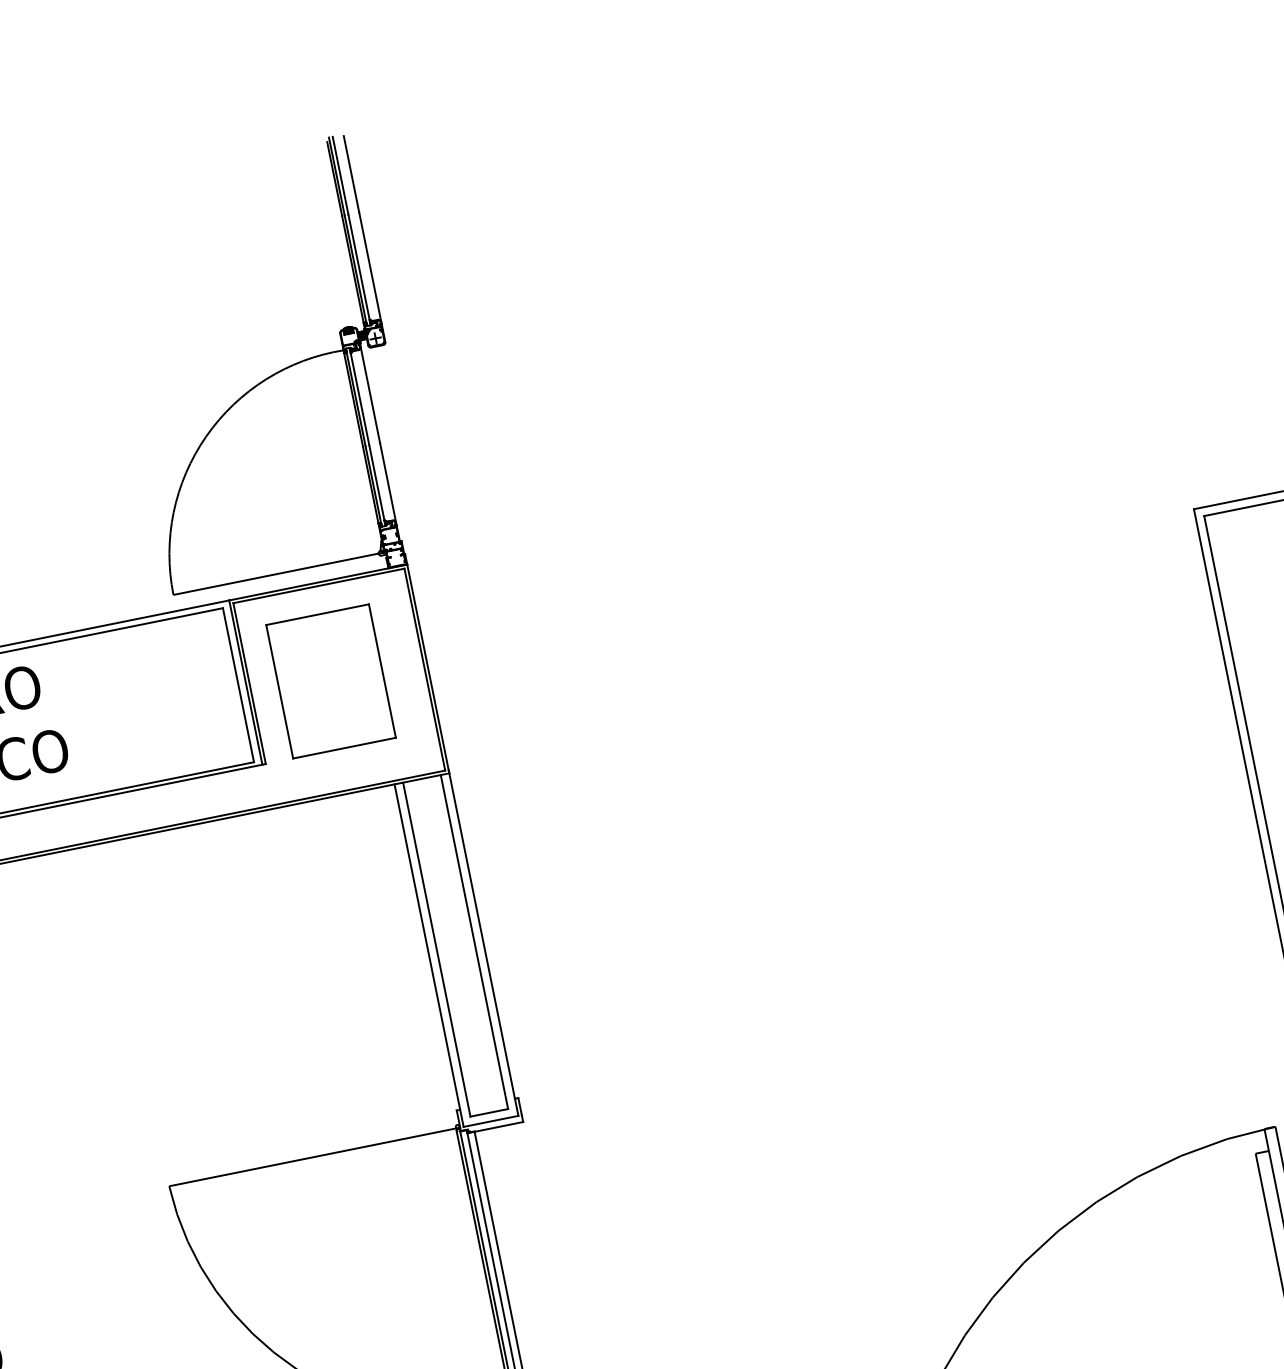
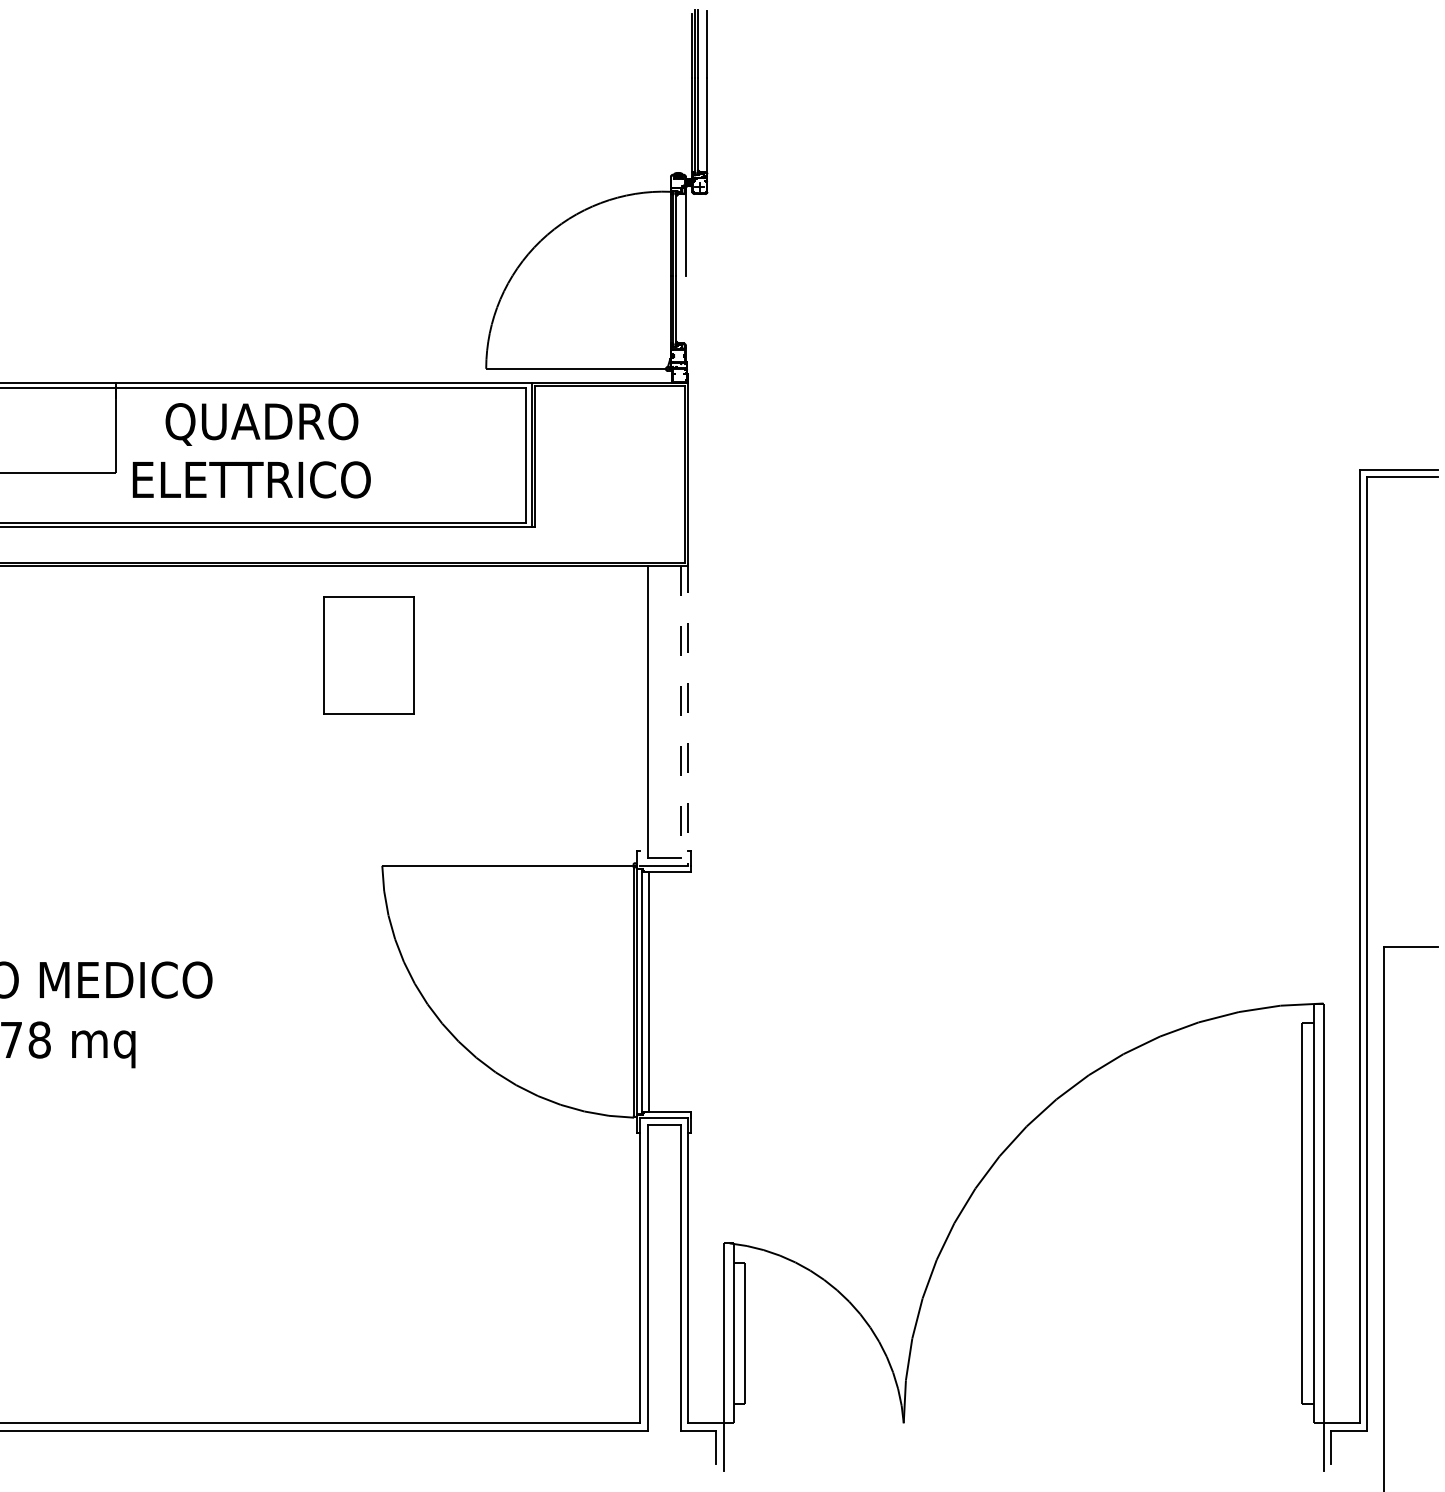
line: (387, 482) -> (685, 310), removed
part: (330, 681) -> (368, 655), moved
line: (474, 942) -> (680, 712), solid -> dashed
line: (484, 942) -> (688, 714), solid -> dashed
line: (429, 955) -> (640, 715), removed

